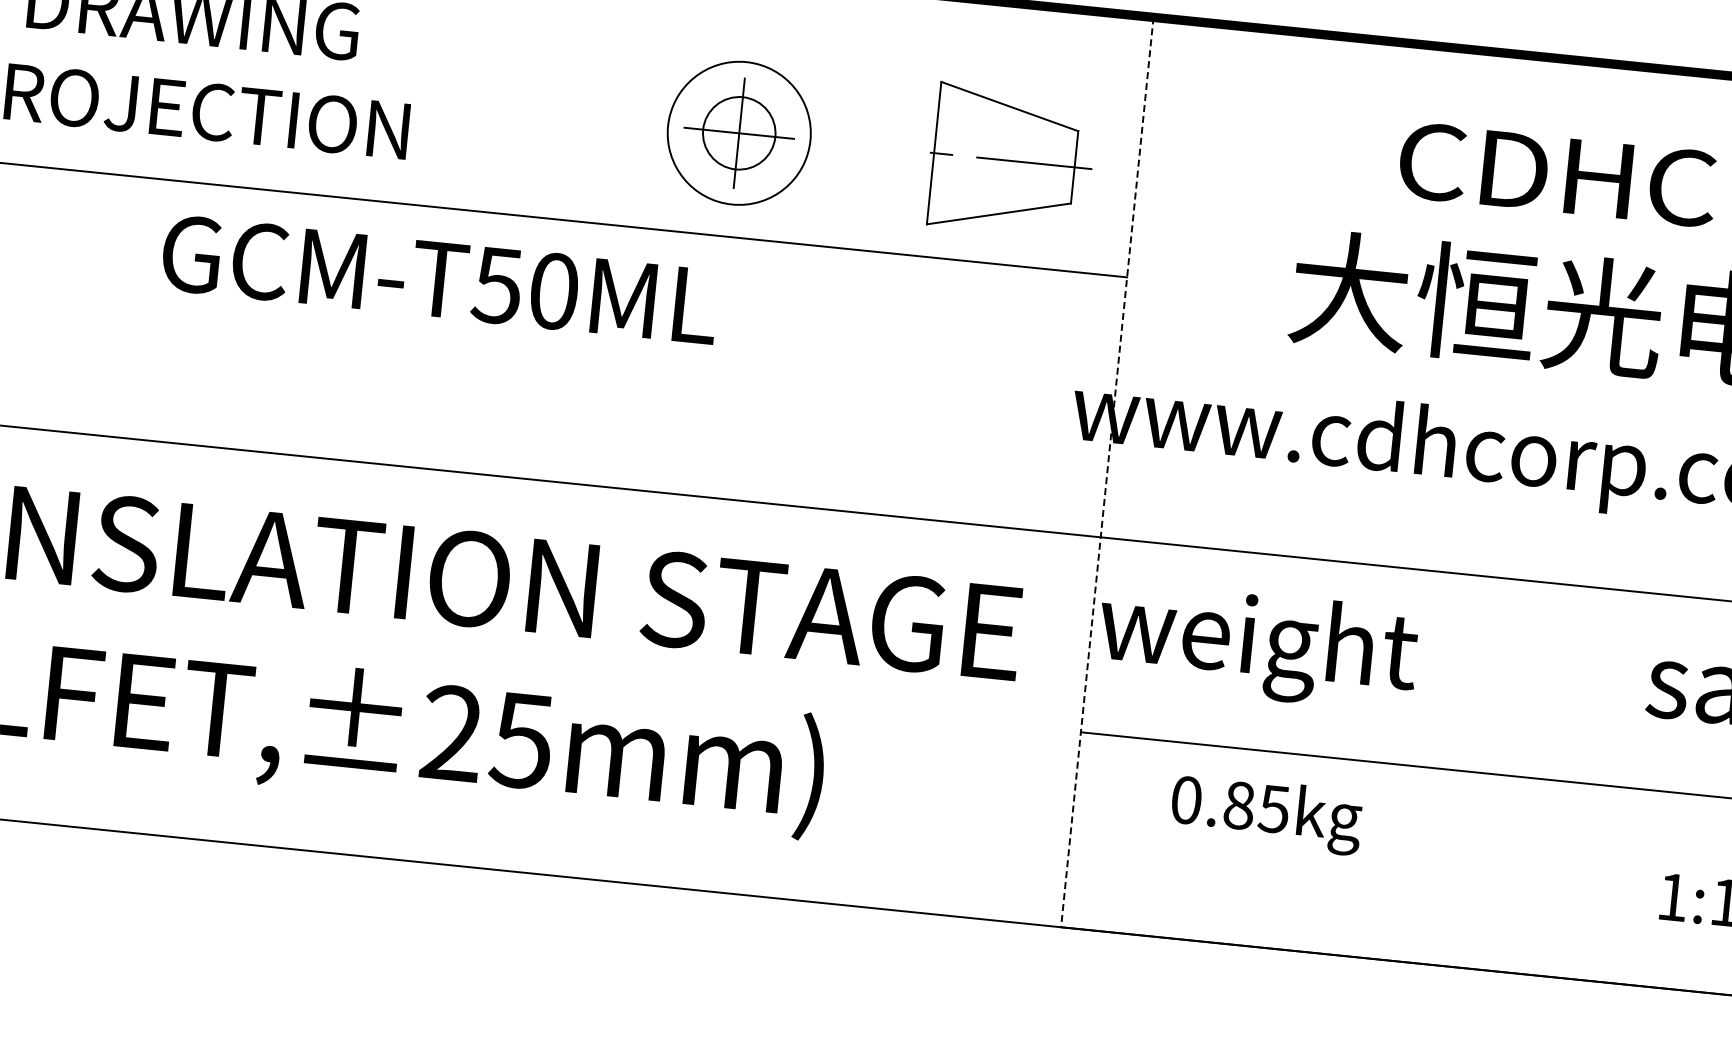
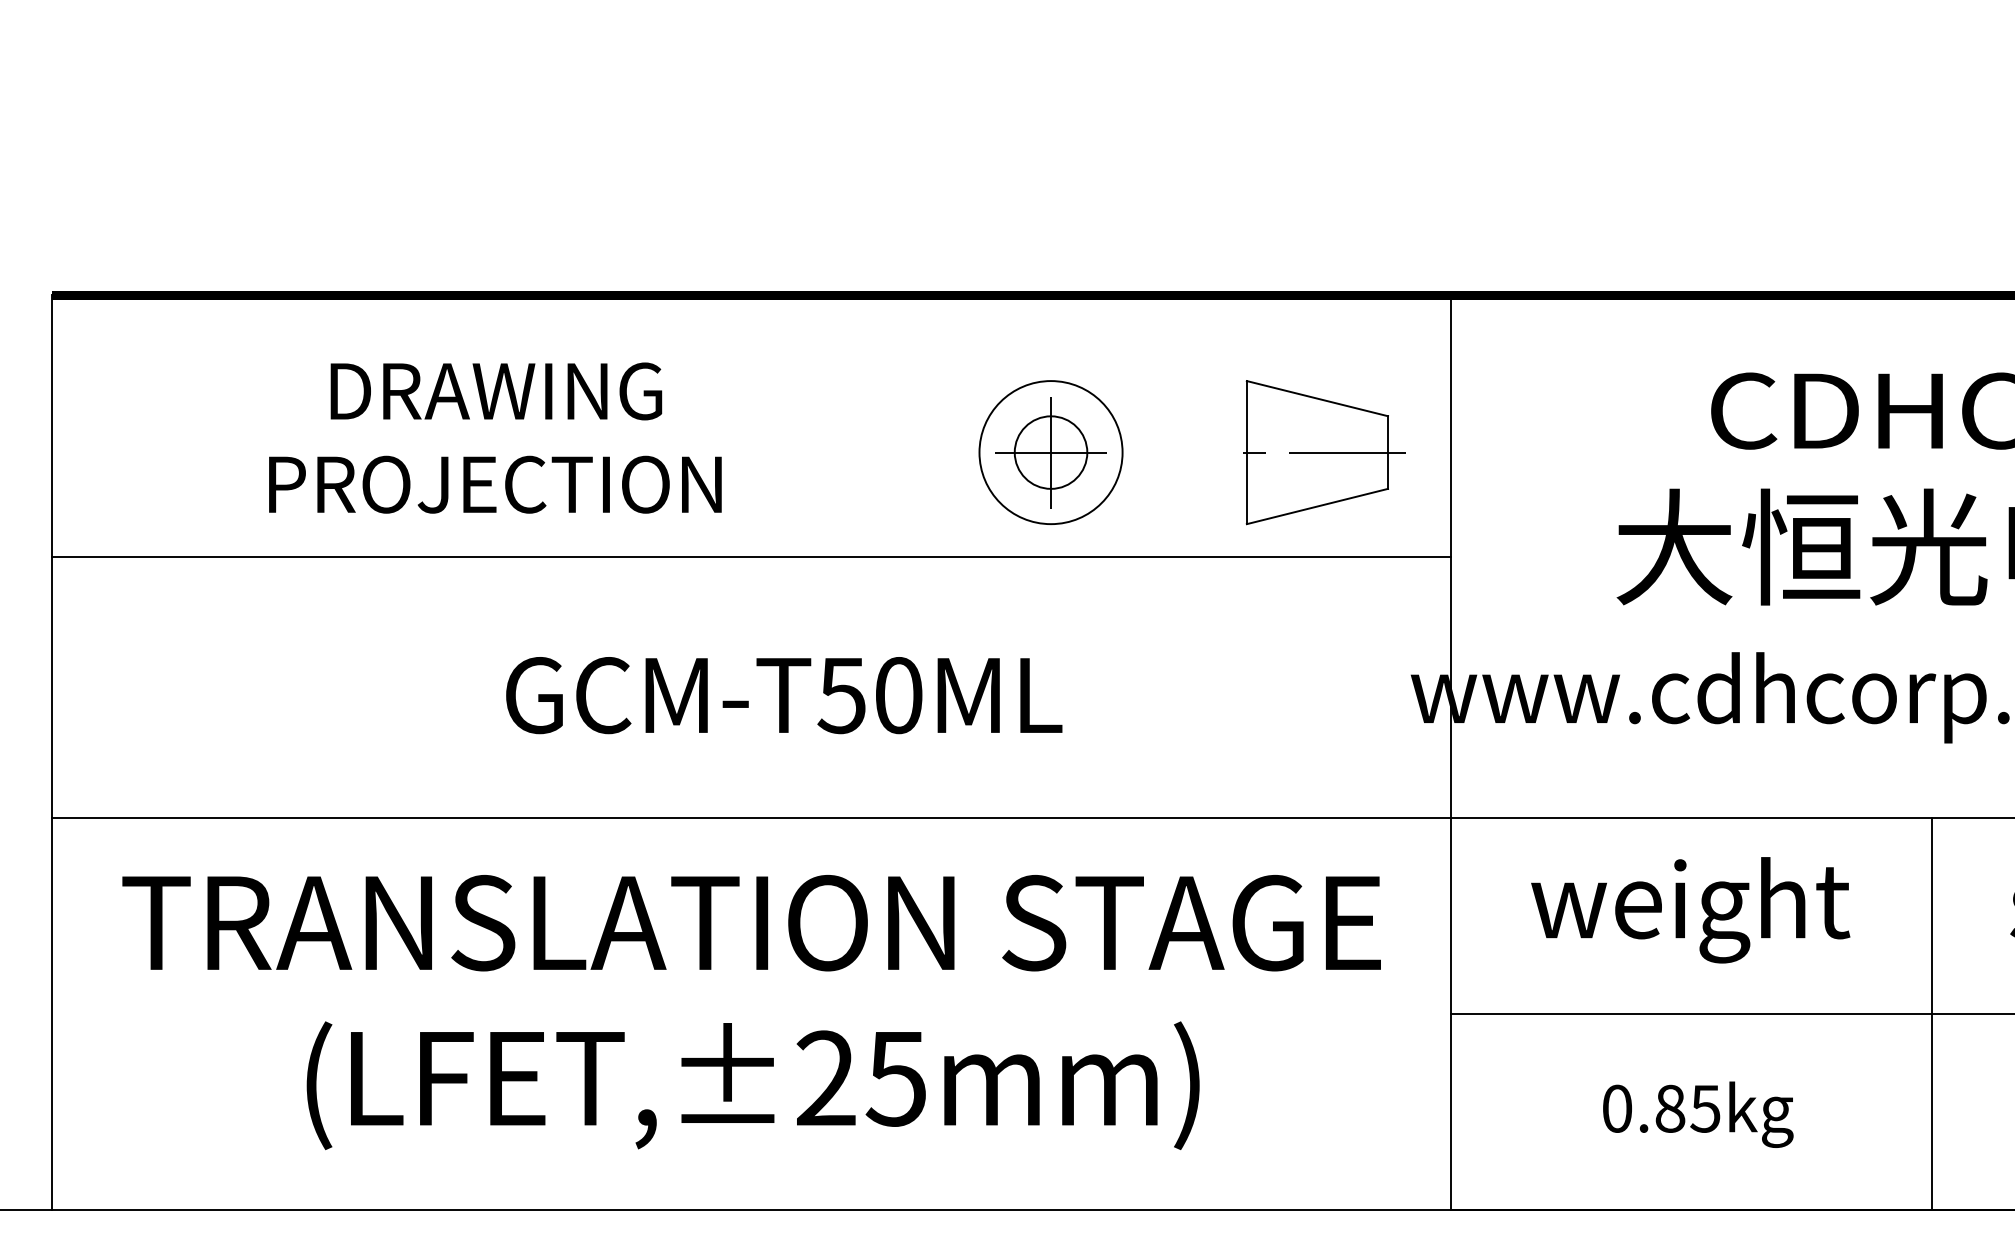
text: (440, 279) -> (784, 695), moved
line: (1107, 473) -> (1451, 753), dashed -> solid
text: (1257, 646) -> (1690, 910), moved
line: (1559, 780) -> (1932, 1013), added
text: (1266, 814) -> (1698, 1114), moved

